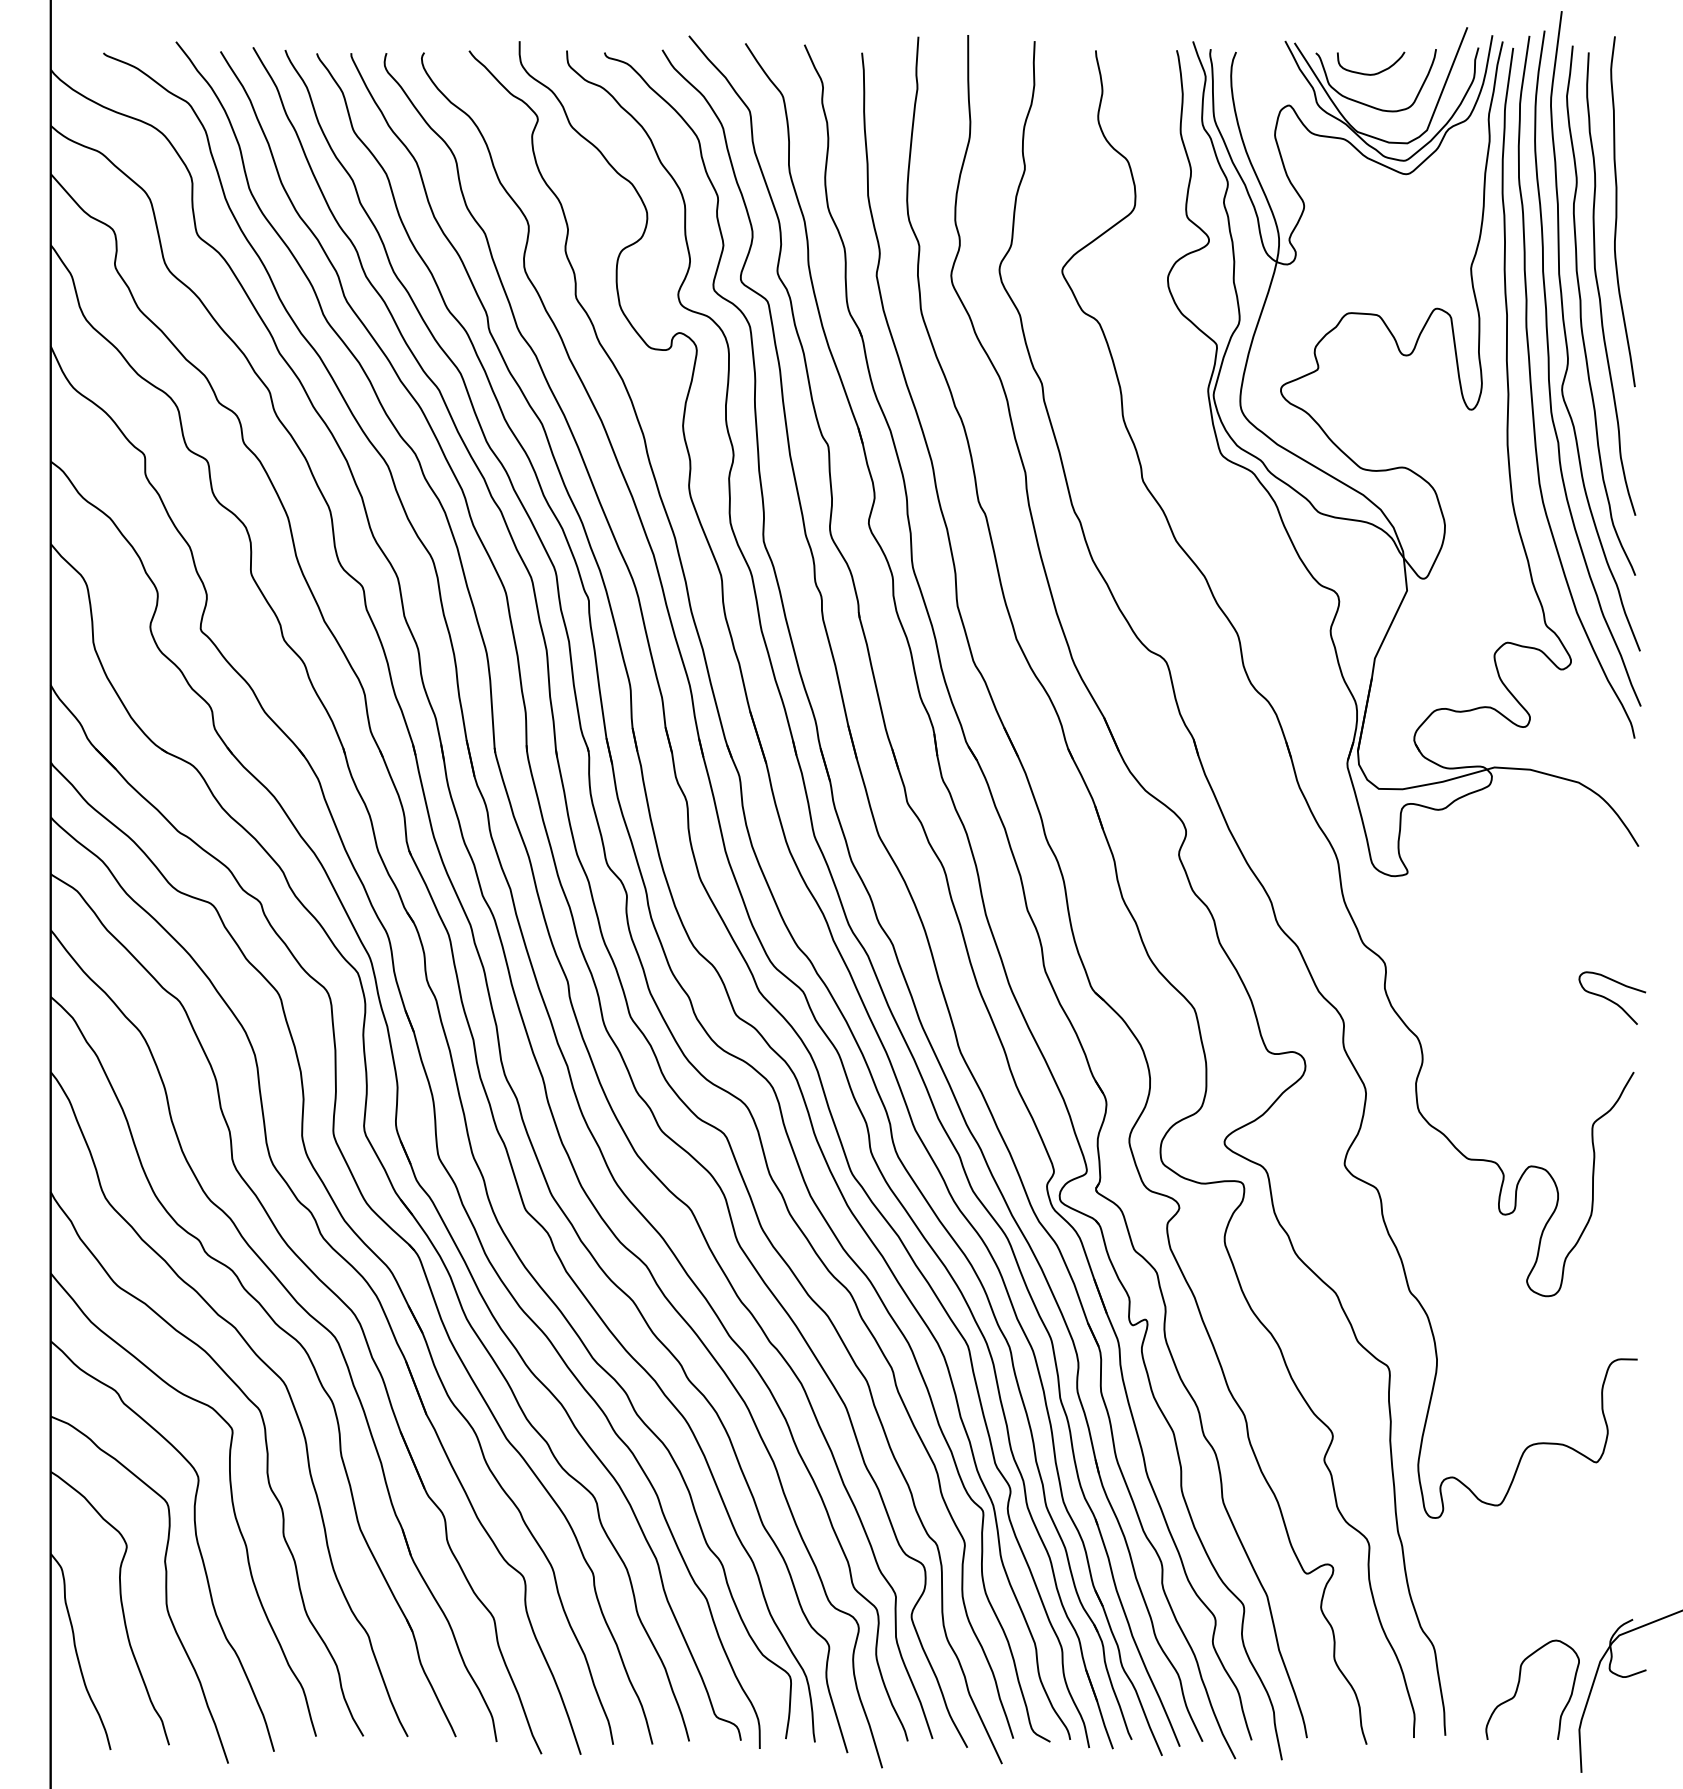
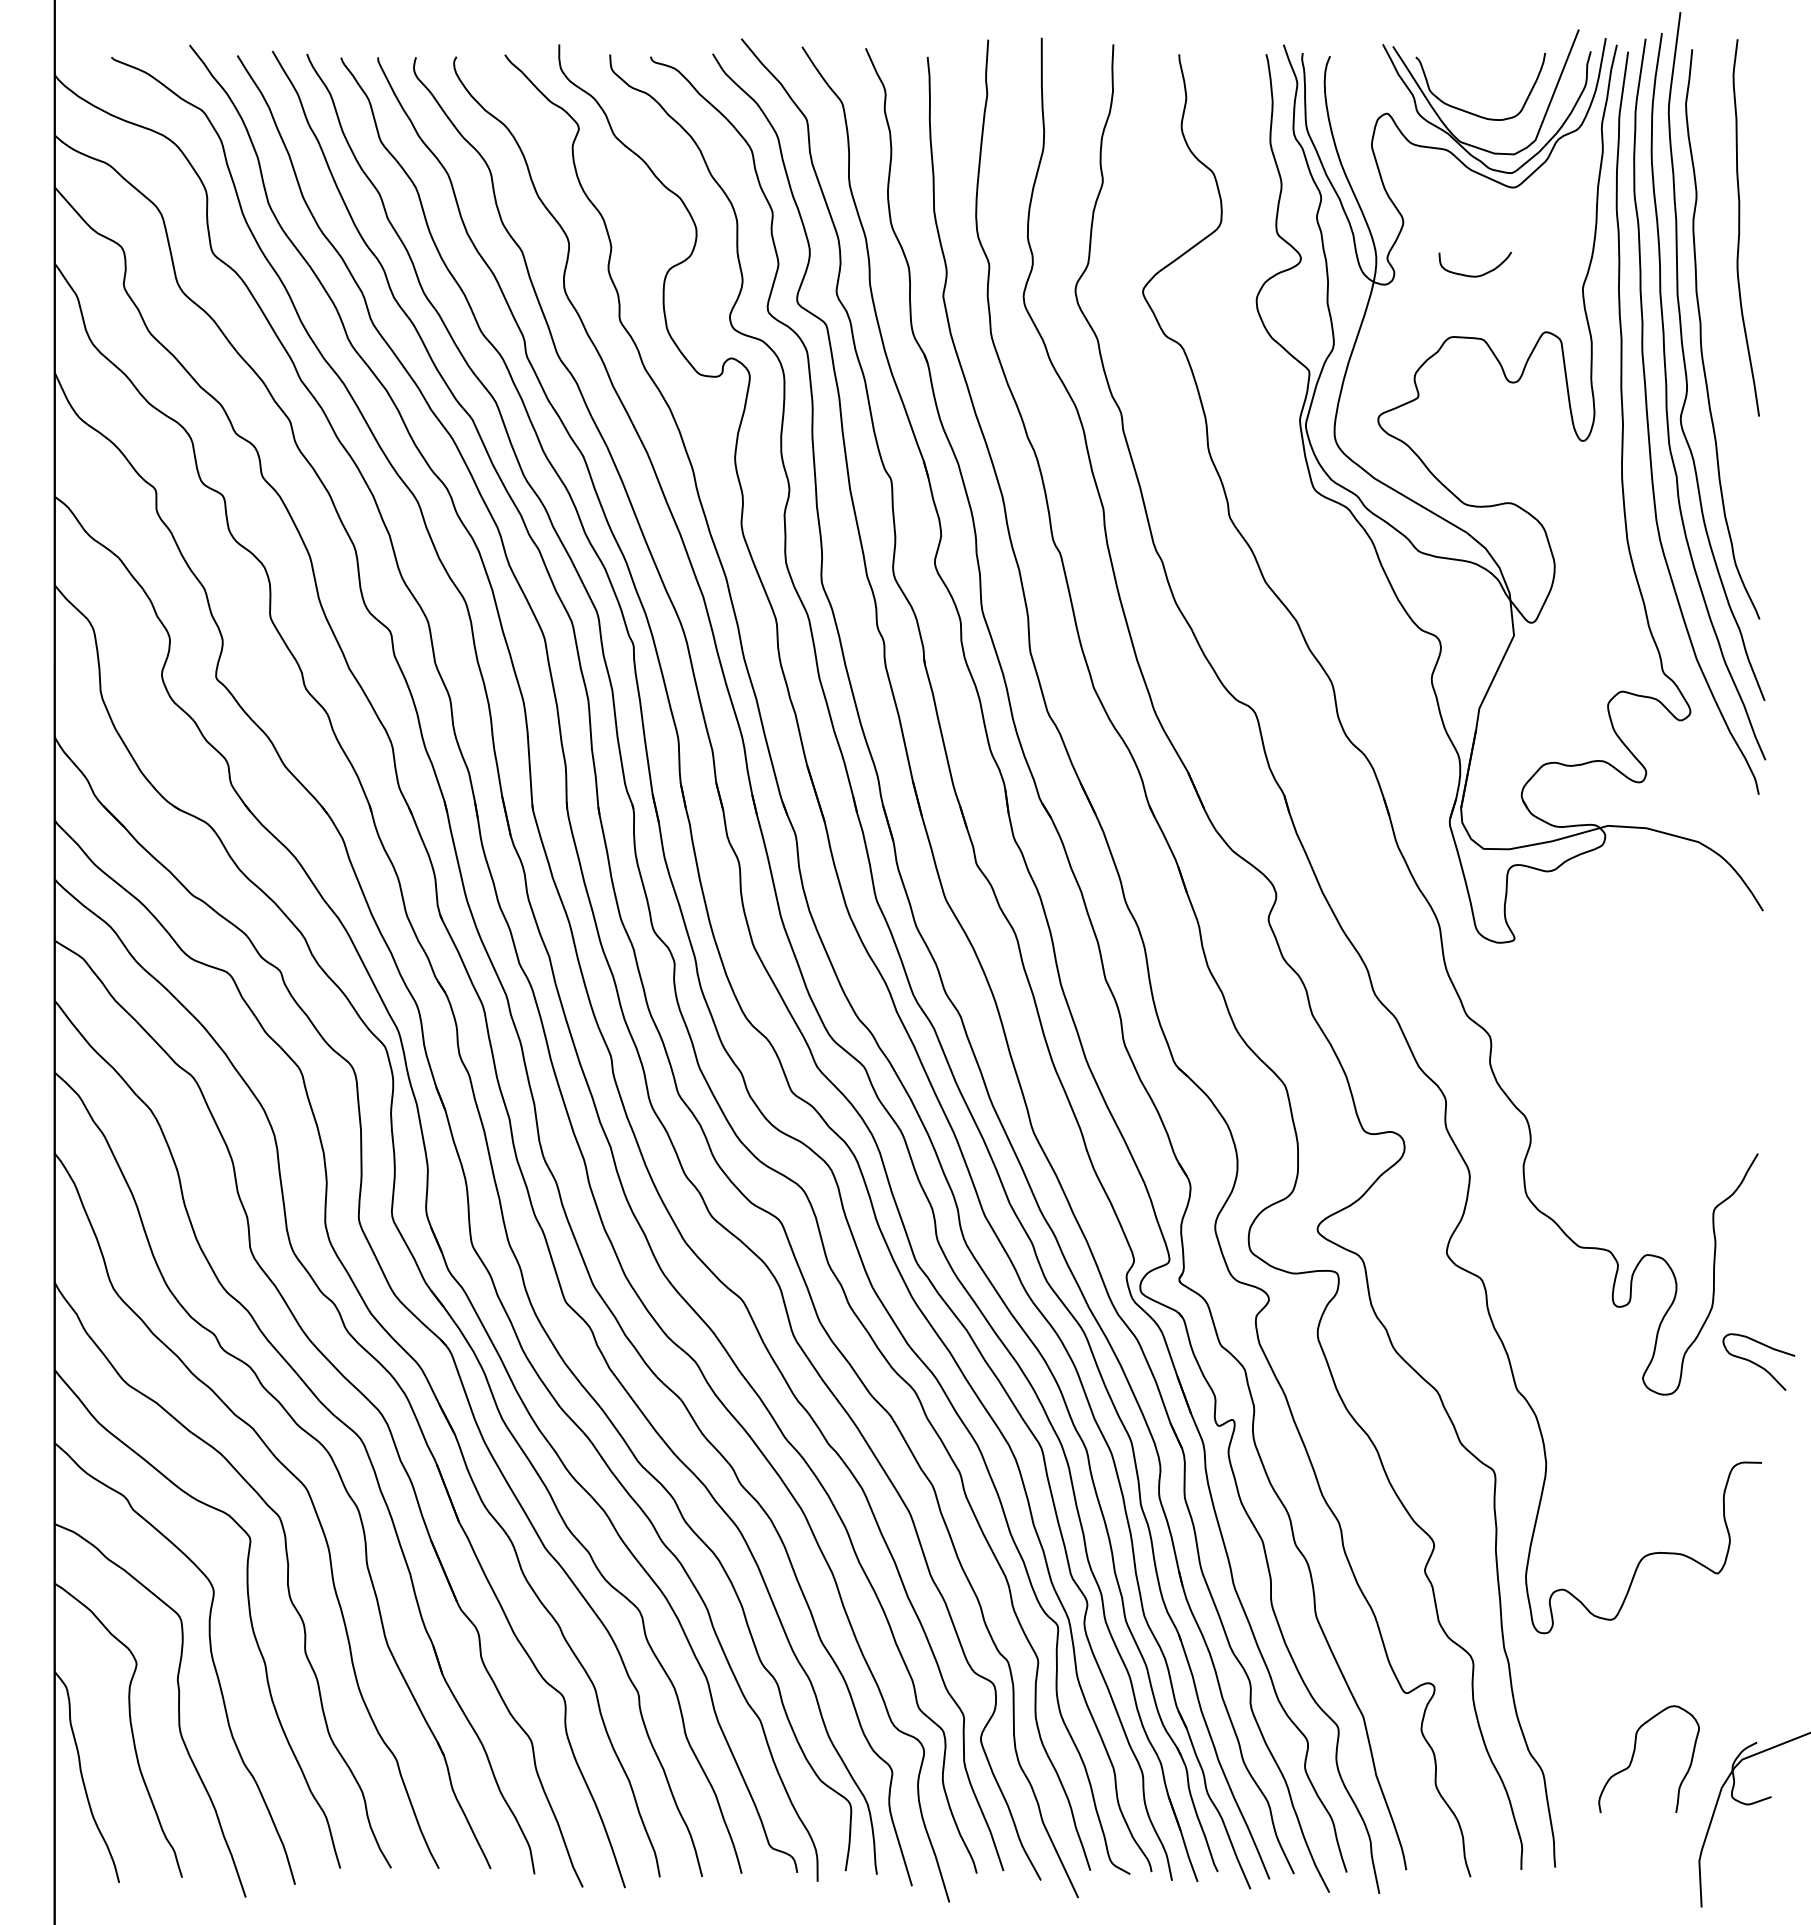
curve: (1370, 73) -> (1474, 275), moved
curve: (1599, 287) -> (1720, 309), removed
curve: (1610, 999) -> (1756, 1363), moved
curve: (1519, 1685) -> (1634, 1754), moved

